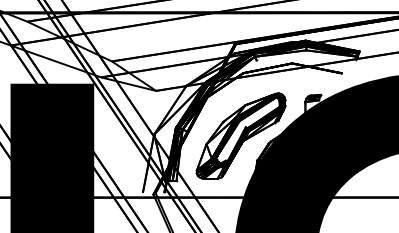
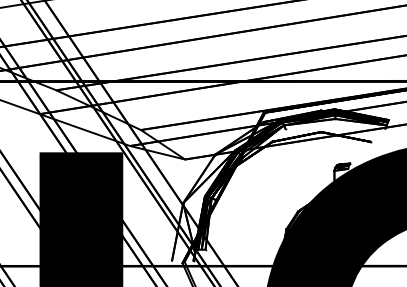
part: (240, 135) -> (269, 204), removed

